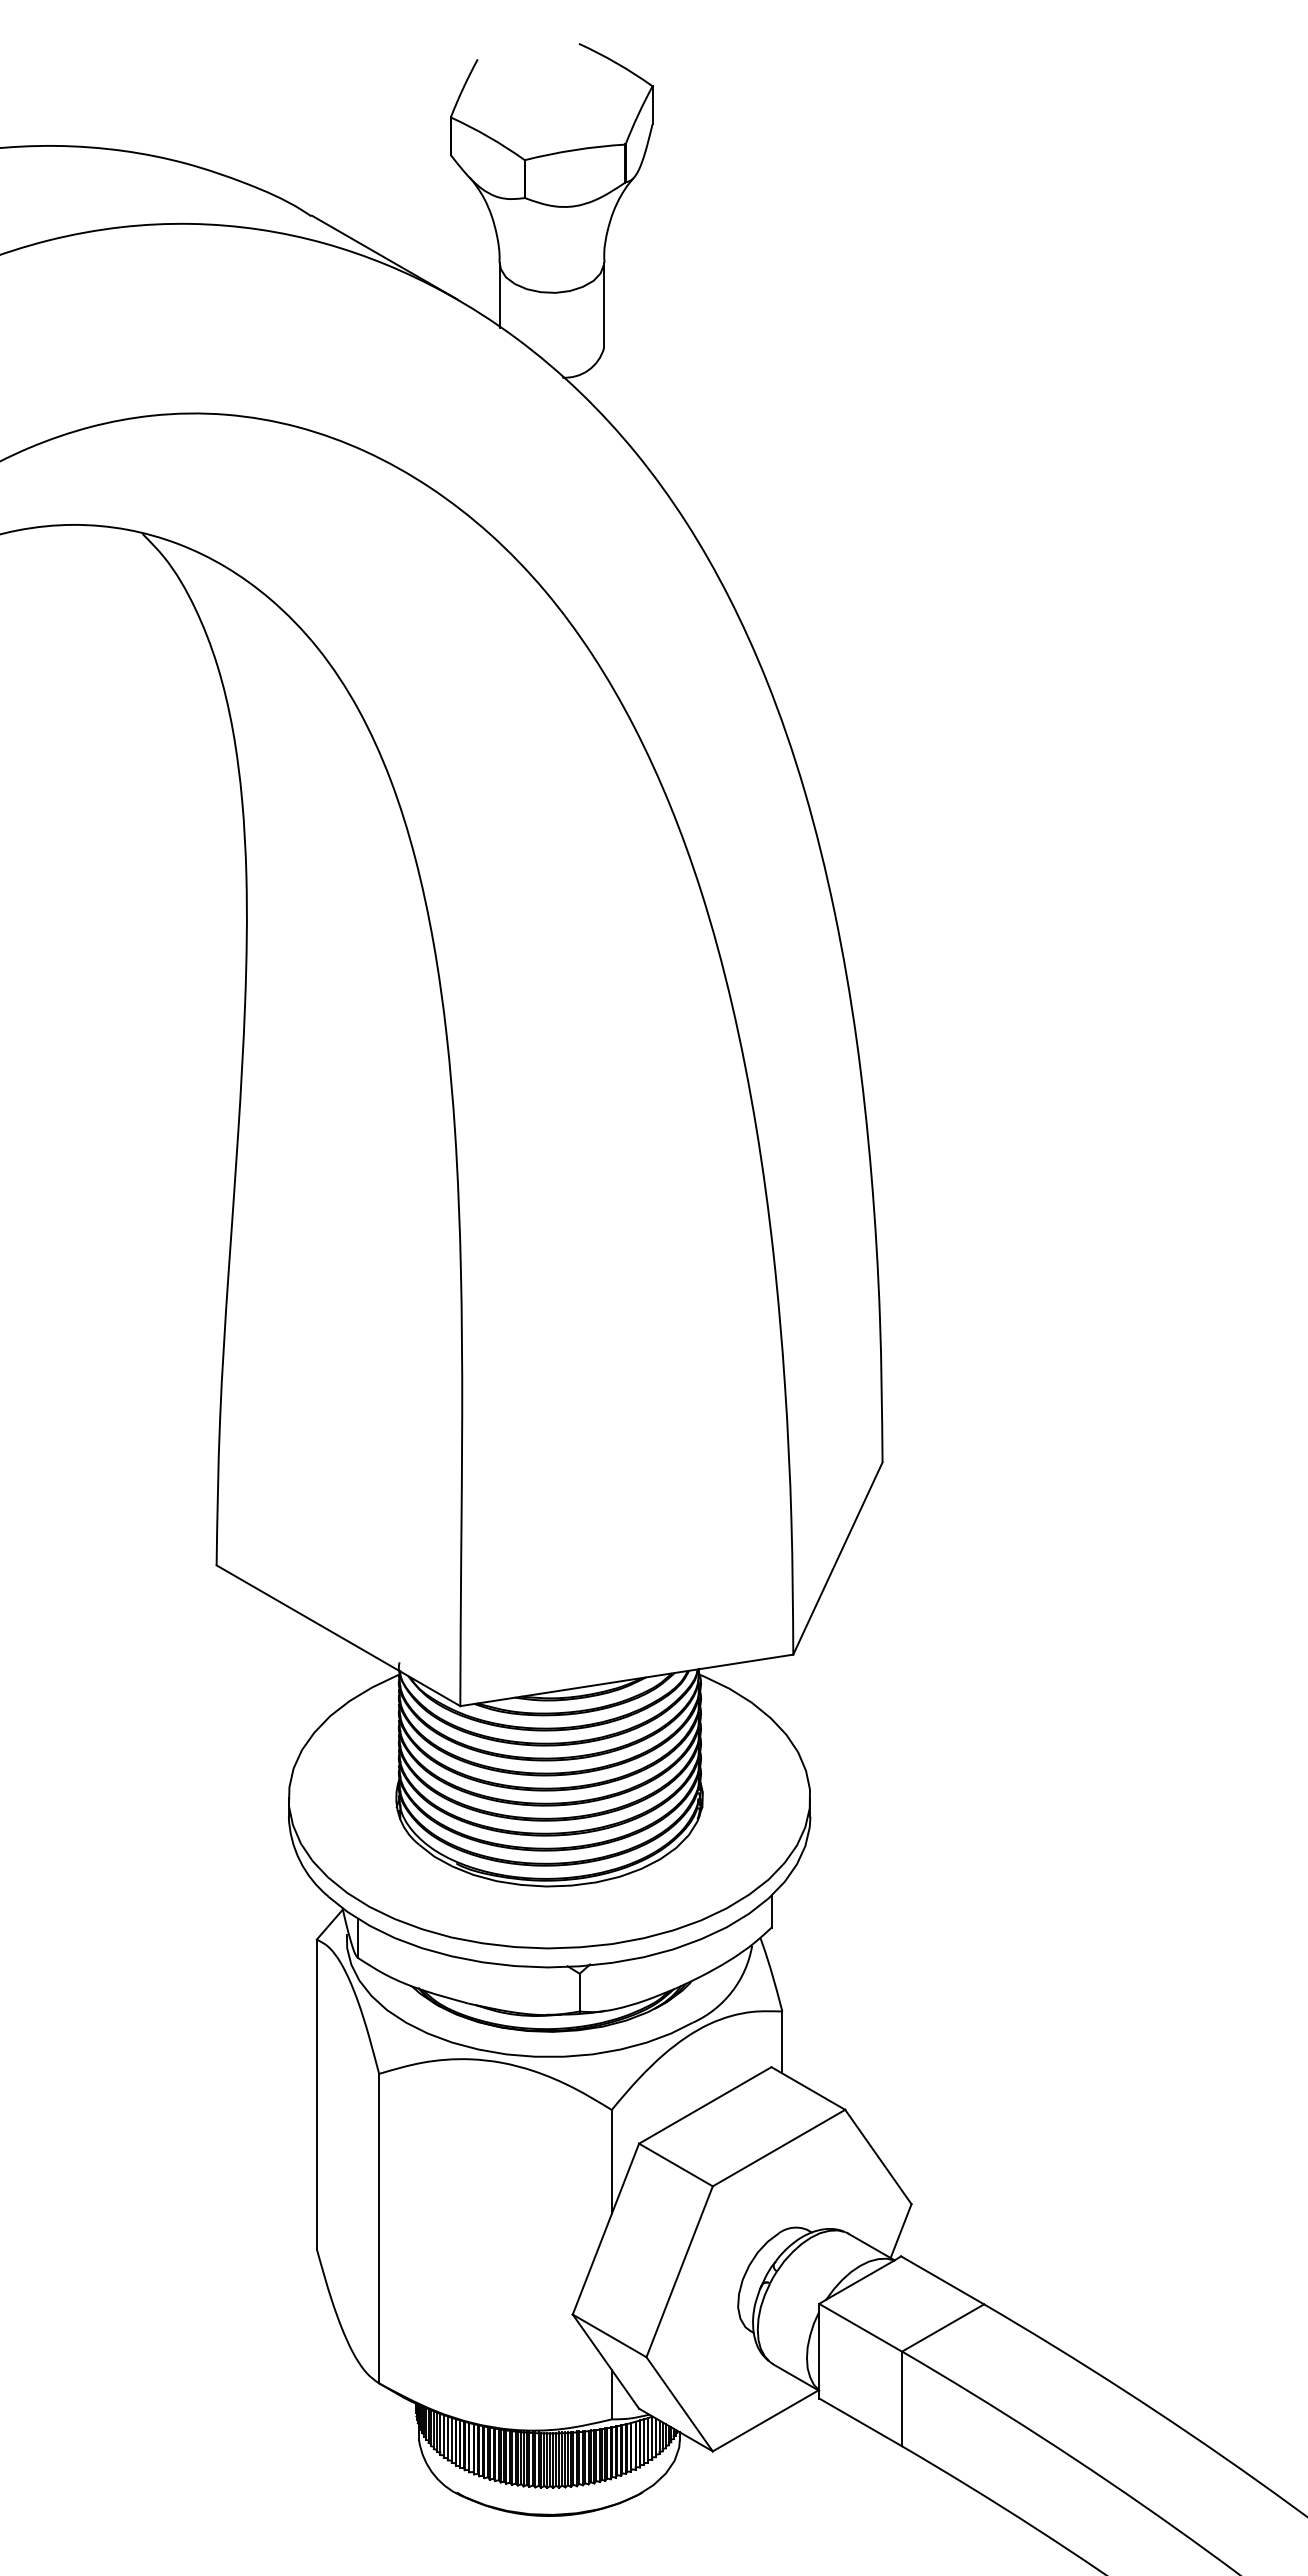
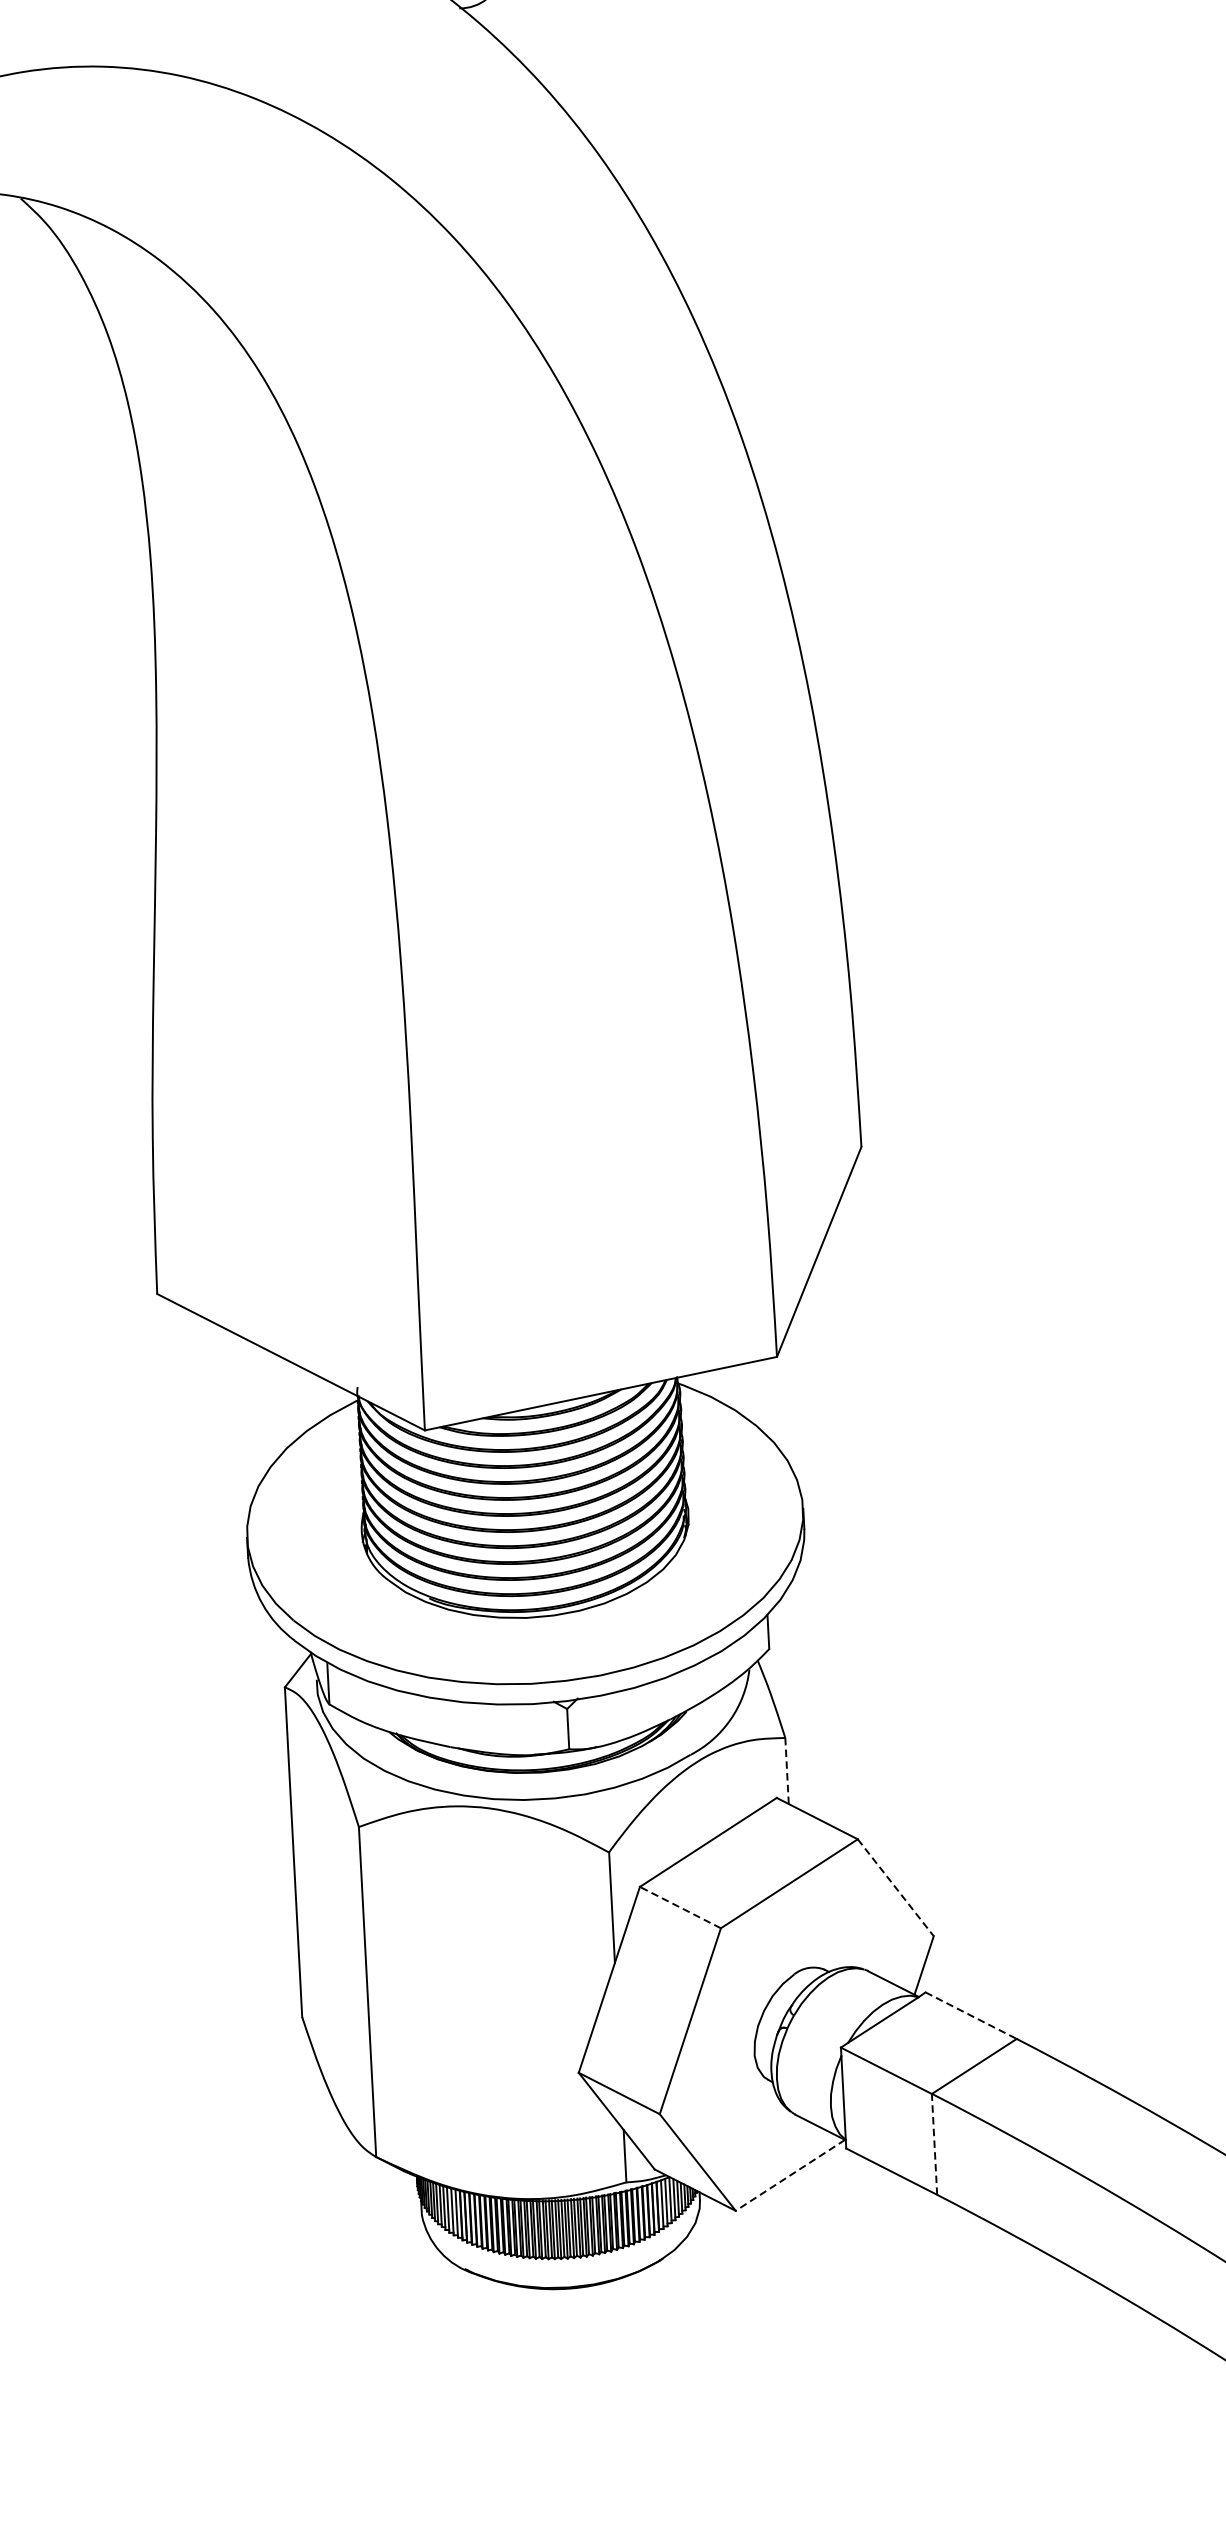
line: (782, 2042) -> (787, 1771), solid -> dashed
line: (878, 2157) -> (895, 1888), solid -> dashed
line: (675, 2165) -> (679, 1908), solid -> dashed
line: (942, 2280) -> (971, 2015), solid -> dashed
line: (902, 2398) -> (935, 2143), solid -> dashed
line: (765, 2421) -> (790, 2176), solid -> dashed

